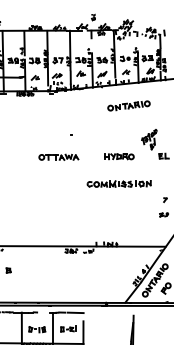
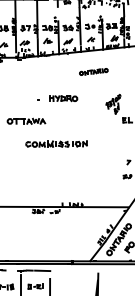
part: (128, 105) -> (93, 71), size x0.7
part: (119, 156) -> (63, 98), moved
part: (118, 183) -> (55, 143), moved

